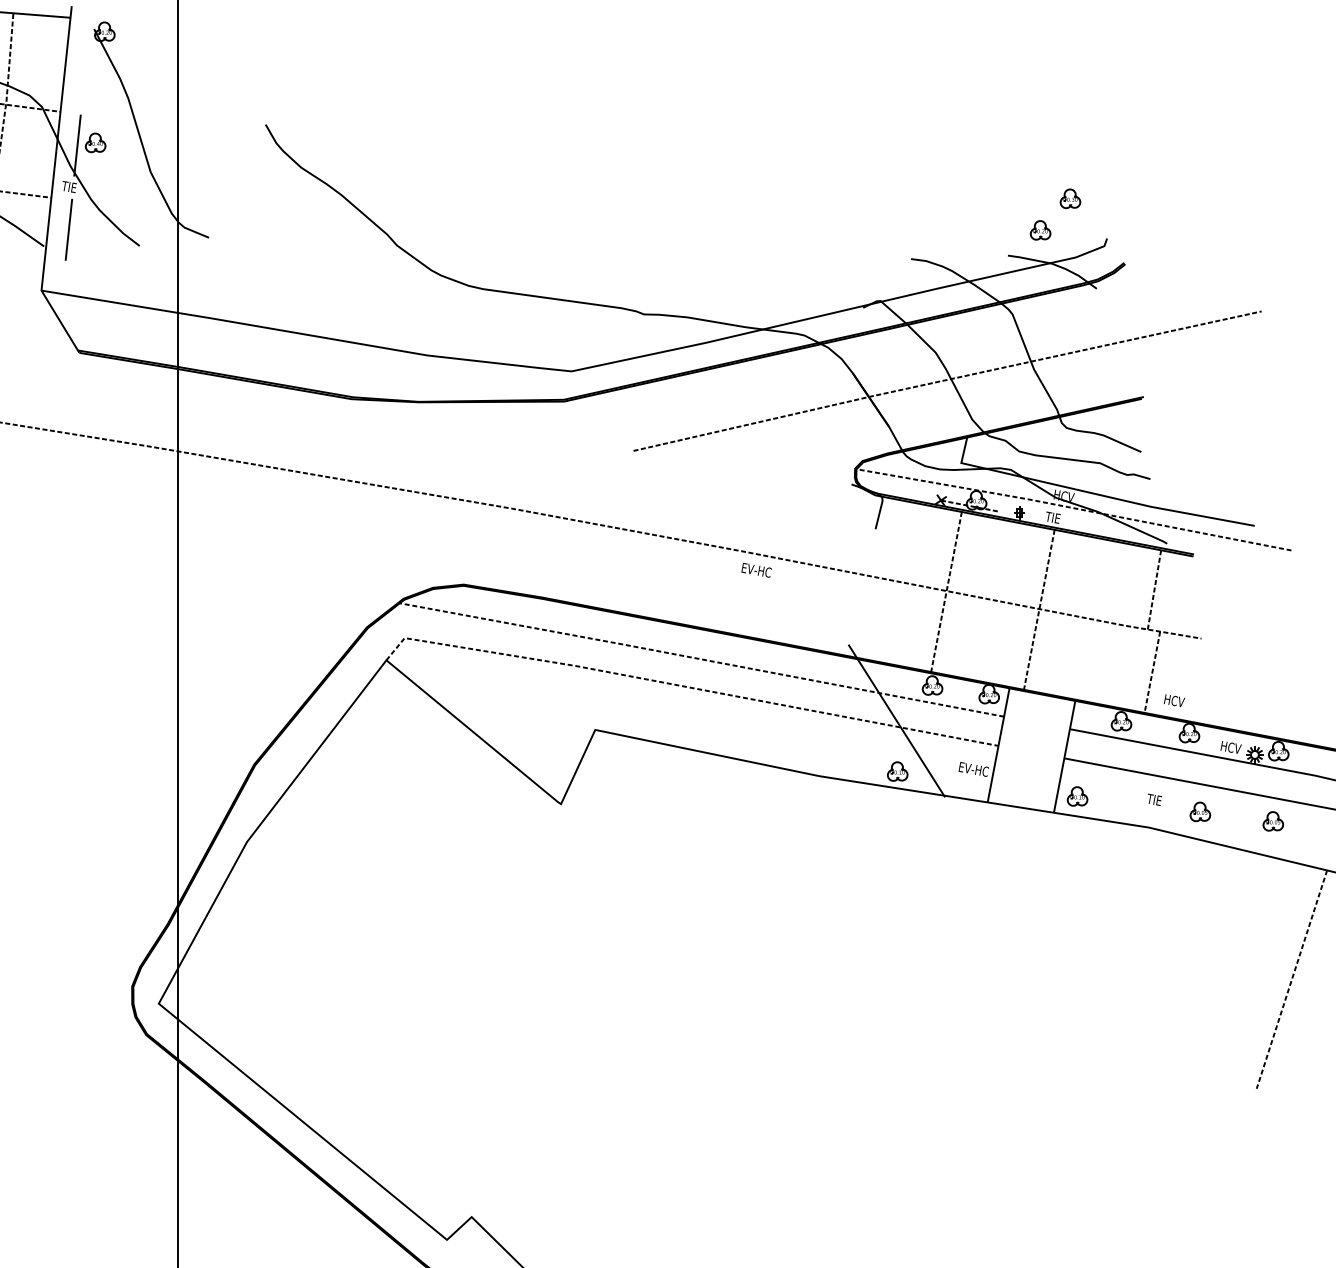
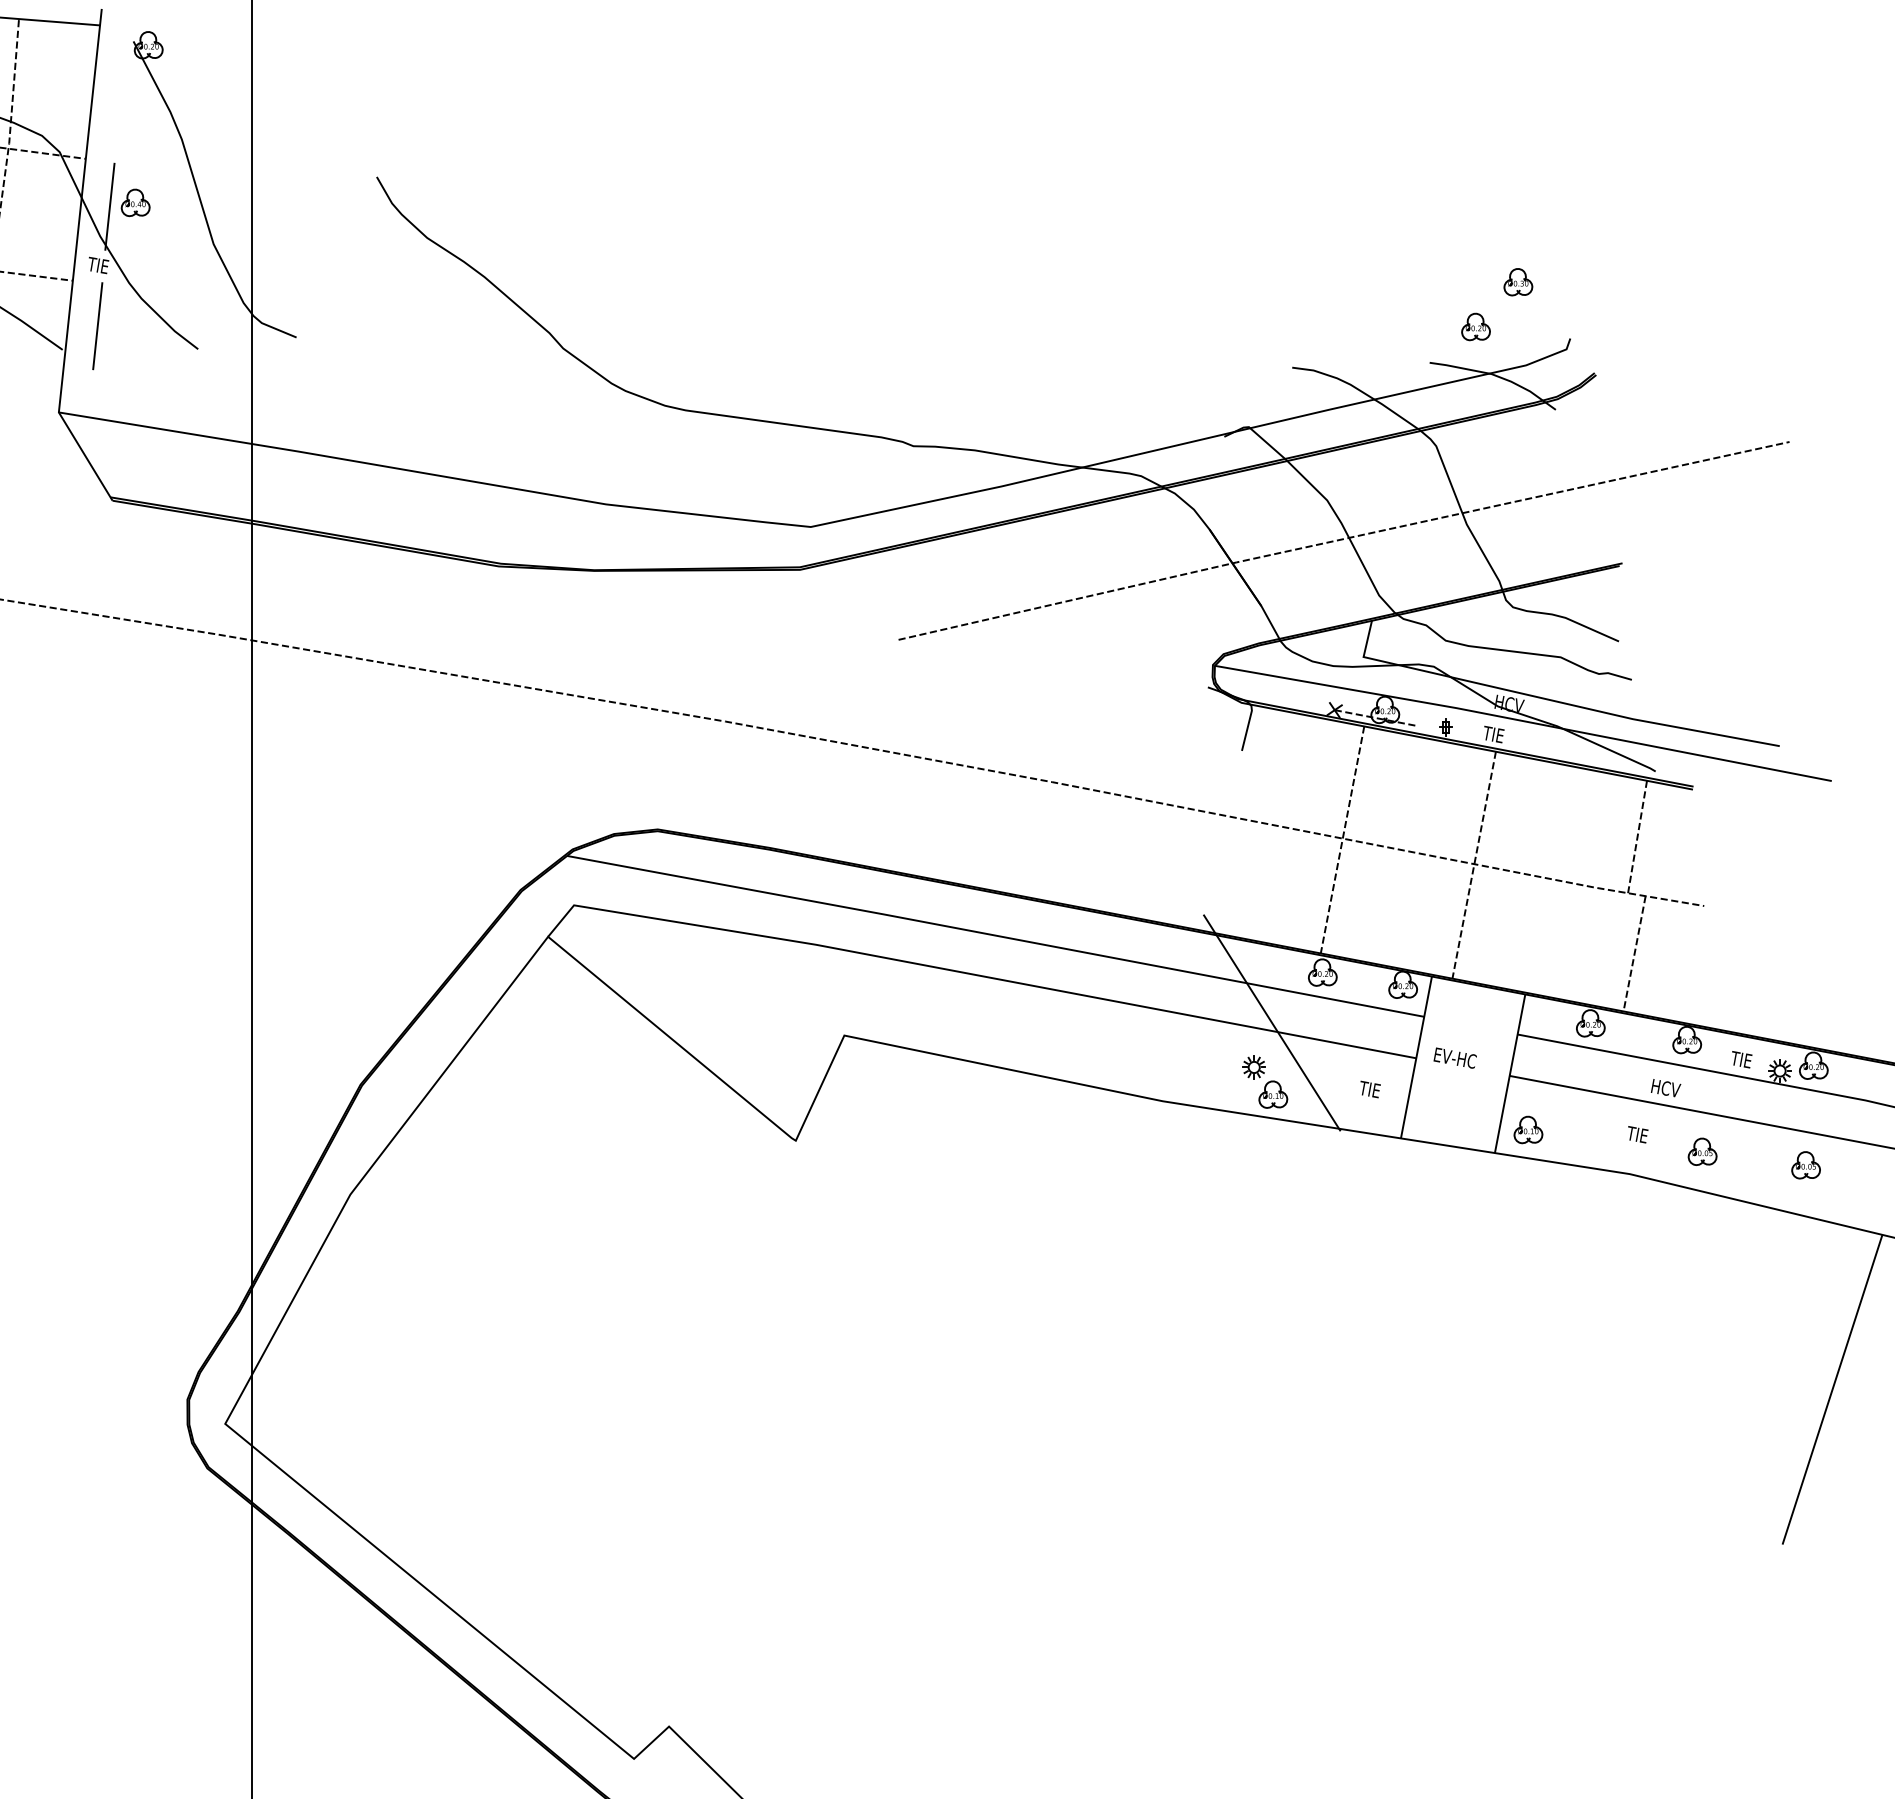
line: (1073, 507) -> (1522, 720), dashed -> solid
text: (756, 569) -> (1454, 1057), moved
line: (701, 659) -> (994, 935), dashed -> solid
line: (687, 686) -> (974, 974), dashed -> solid
text: (1174, 700) -> (1666, 1088), moved
text: (1231, 747) -> (1746, 1060), HCV -> TIE
part: (883, 752) -> (1253, 1067), added
text: (973, 769) -> (1380, 1091), EV-HC -> TIE
line: (1291, 979) -> (1832, 1389), dashed -> solid

